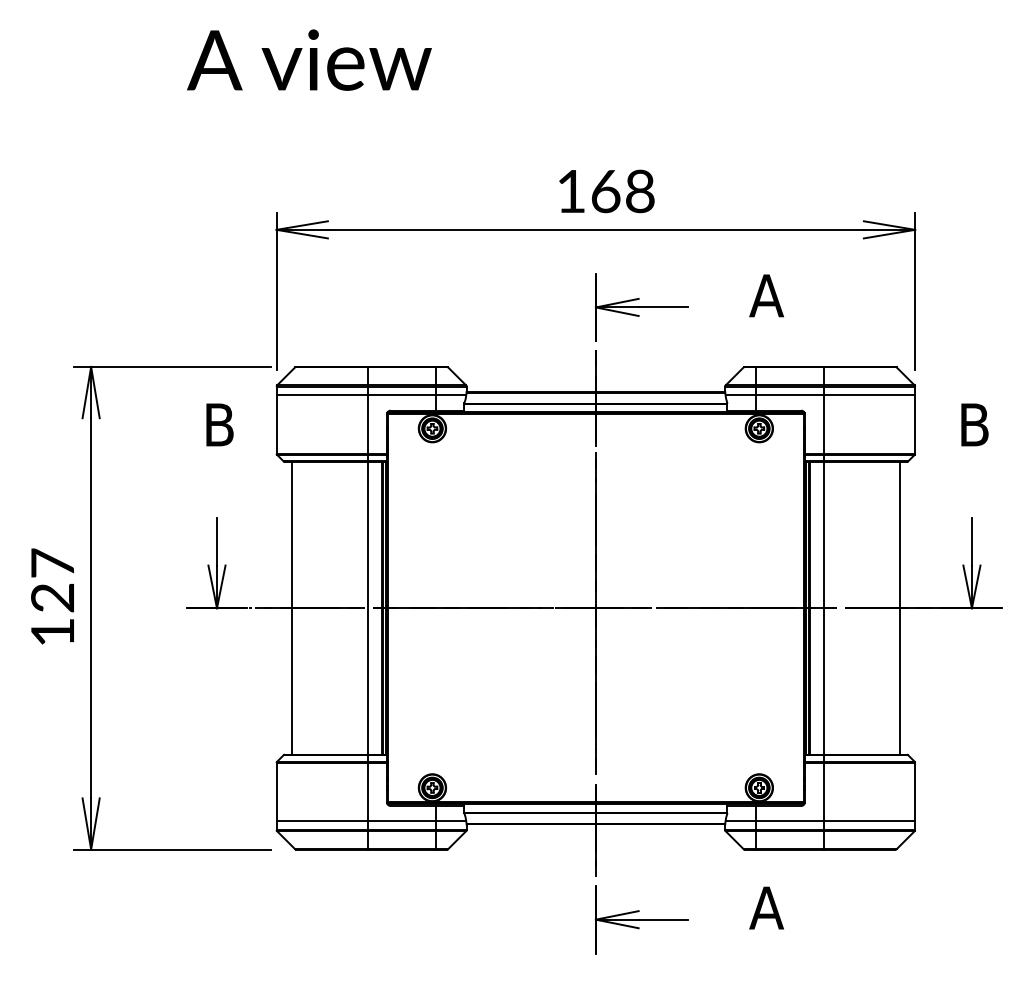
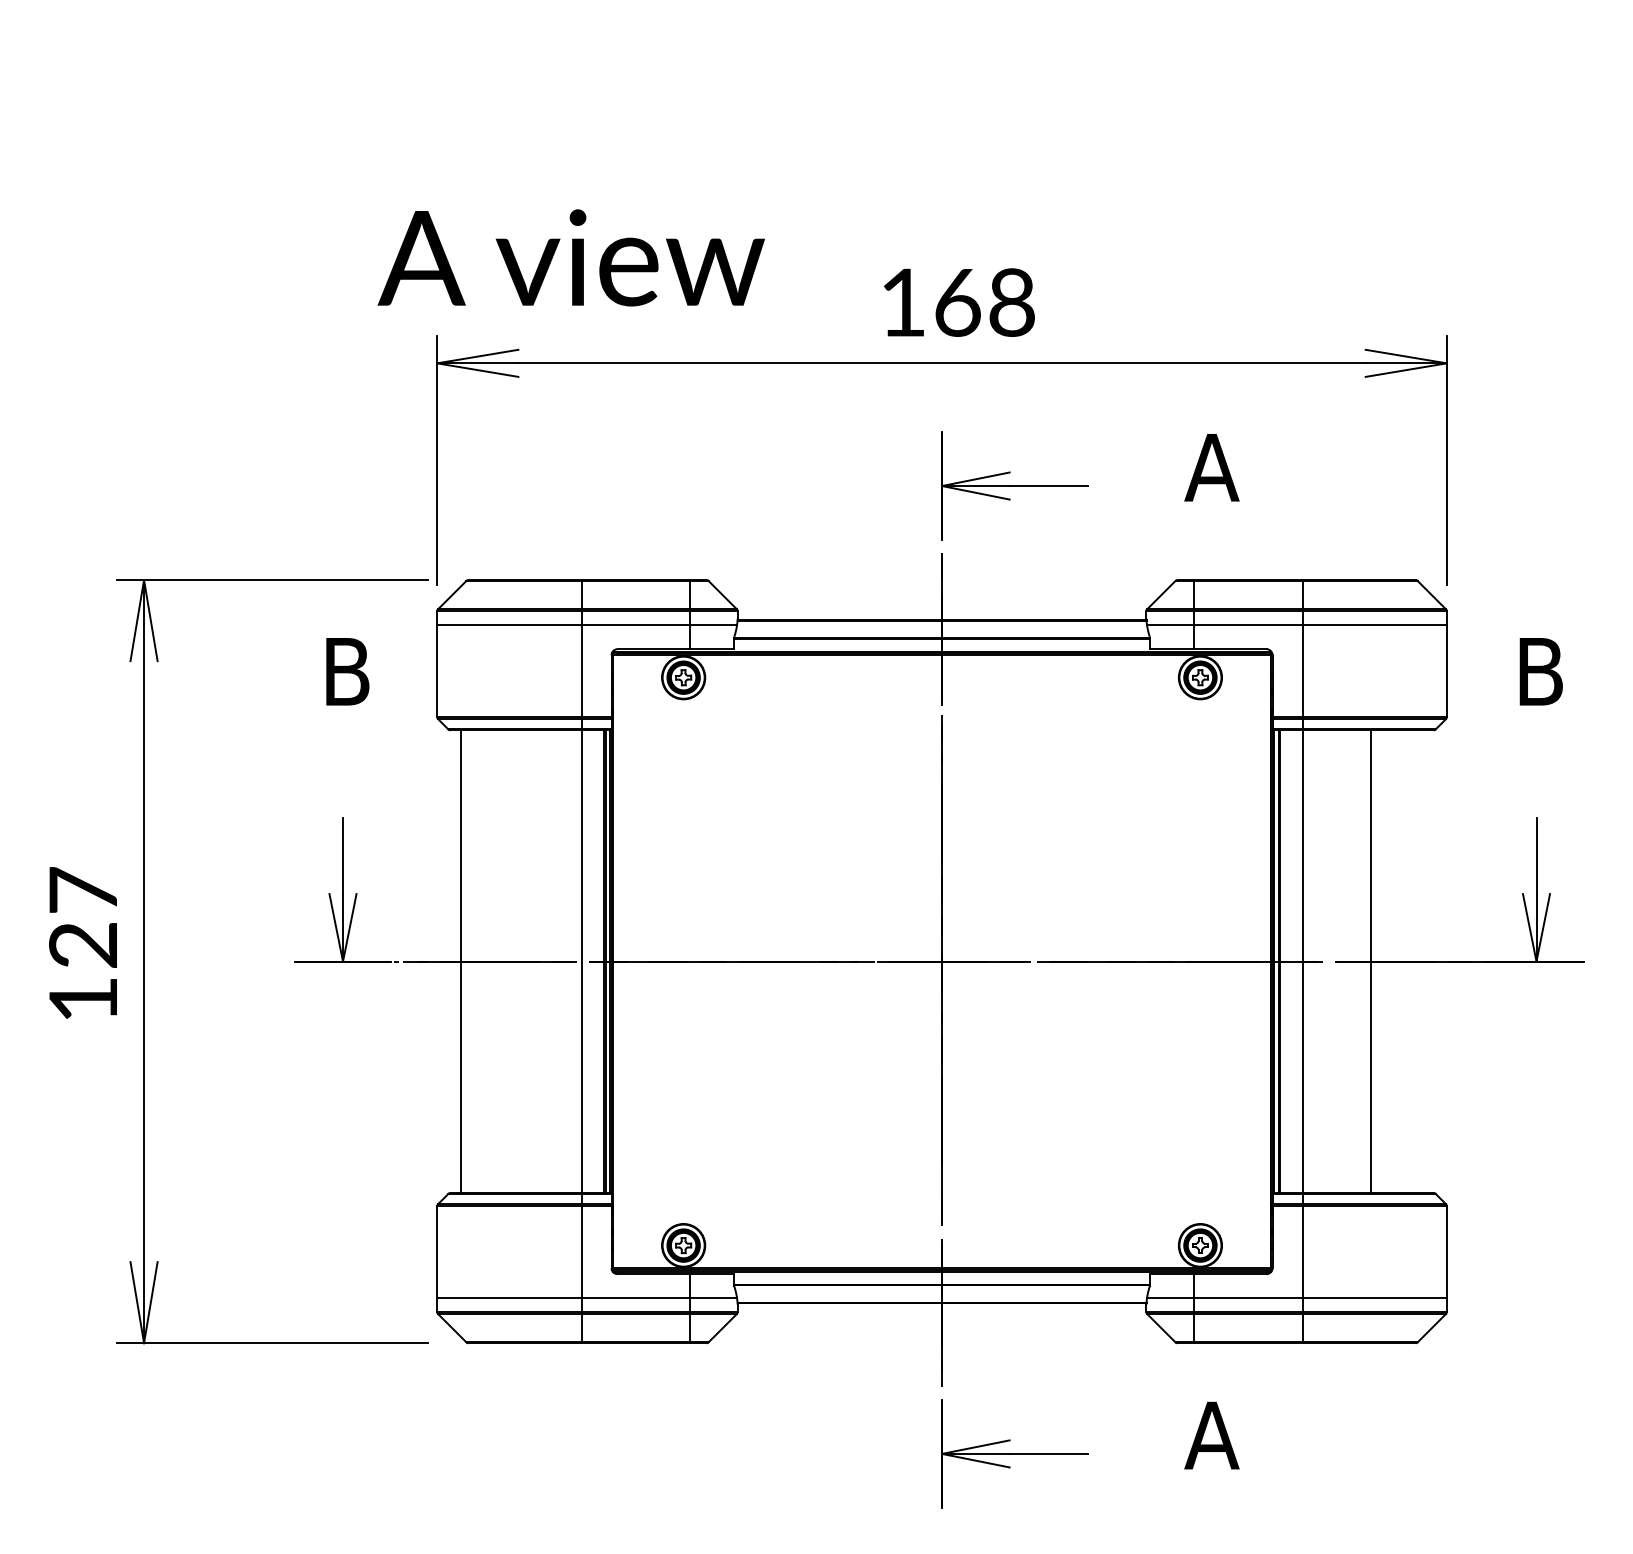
text: (309, 59) -> (571, 256), moved
line: (900, 607) -> (1371, 960), moved

